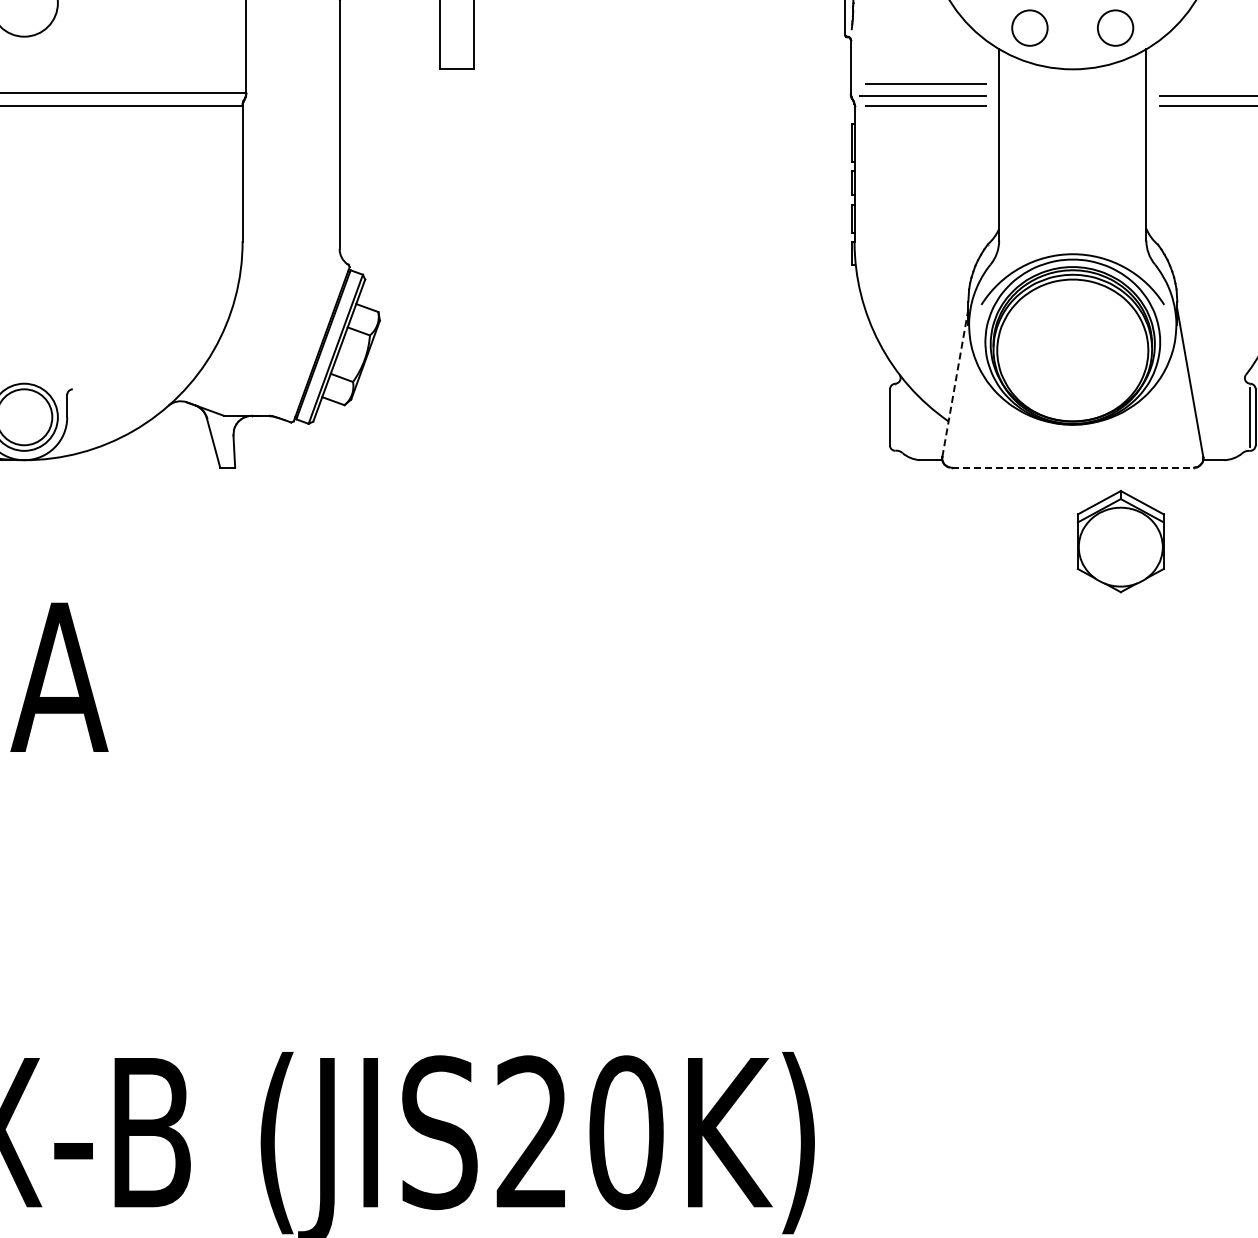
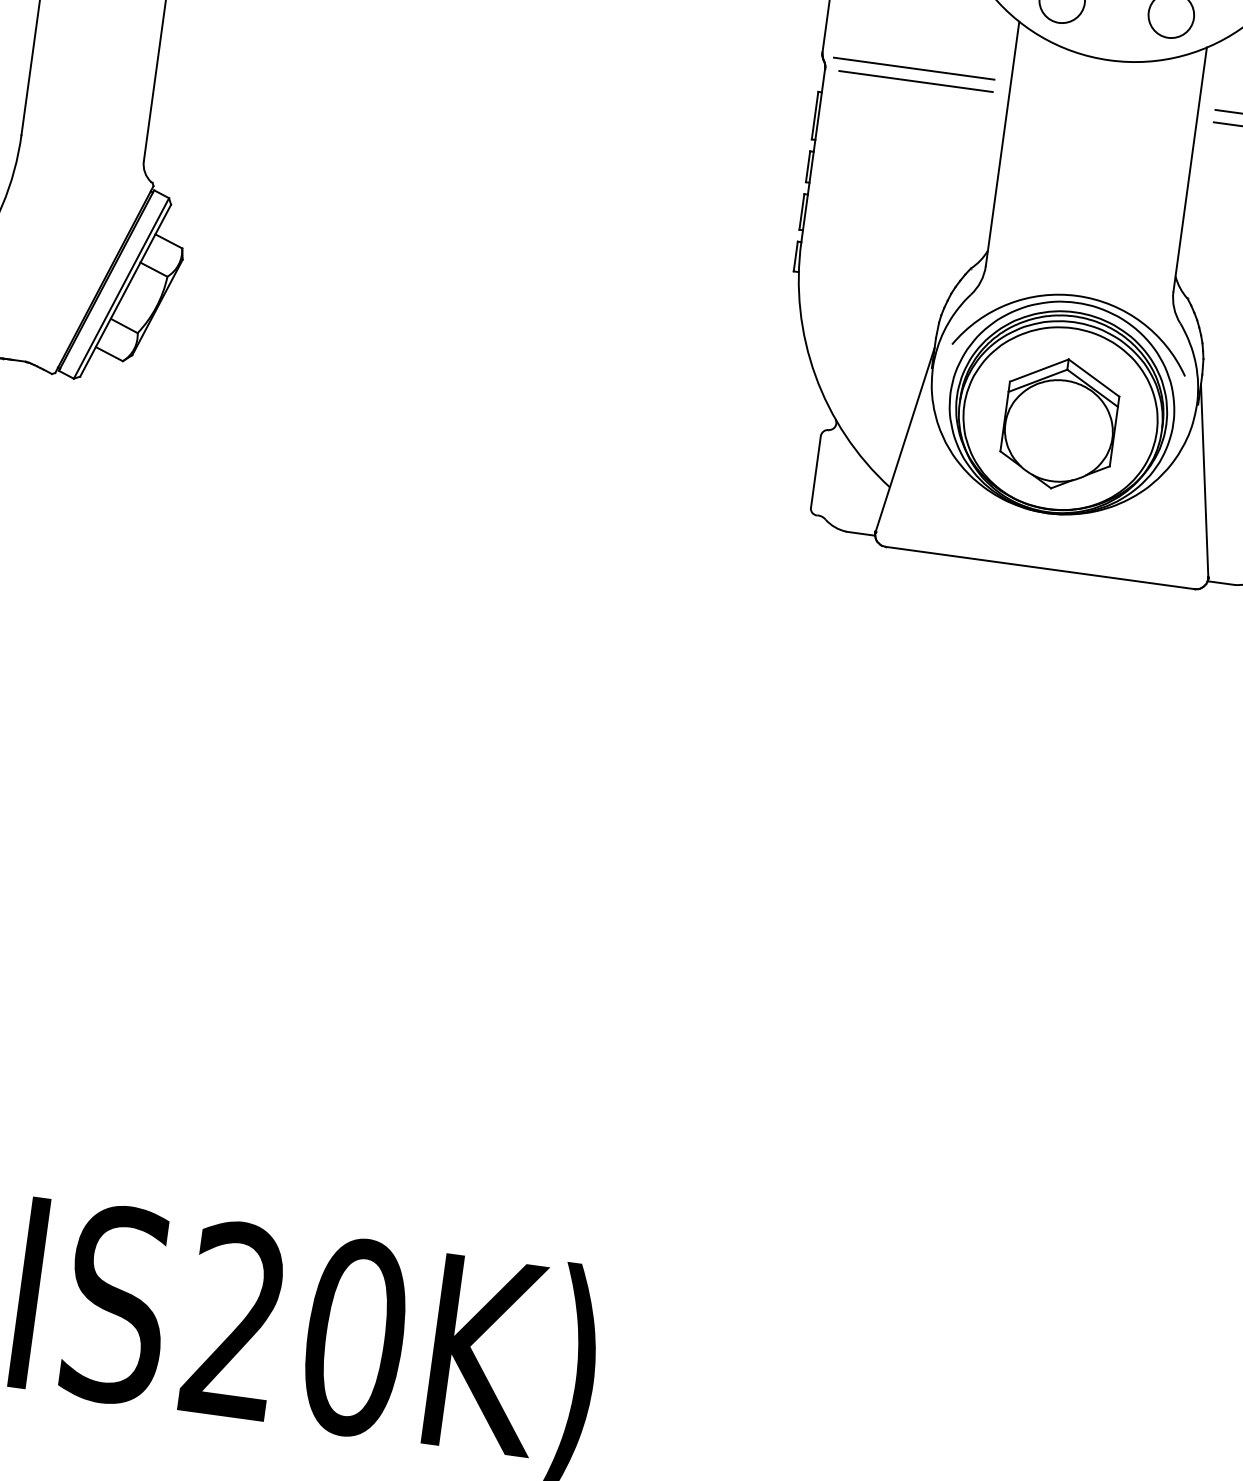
line: (925, 83) -> (919, 52), removed
line: (955, 382) -> (905, 438), dashed -> solid
line: (1073, 467) -> (1041, 567), dashed -> solid
part: (1120, 541) -> (1059, 423), moved

